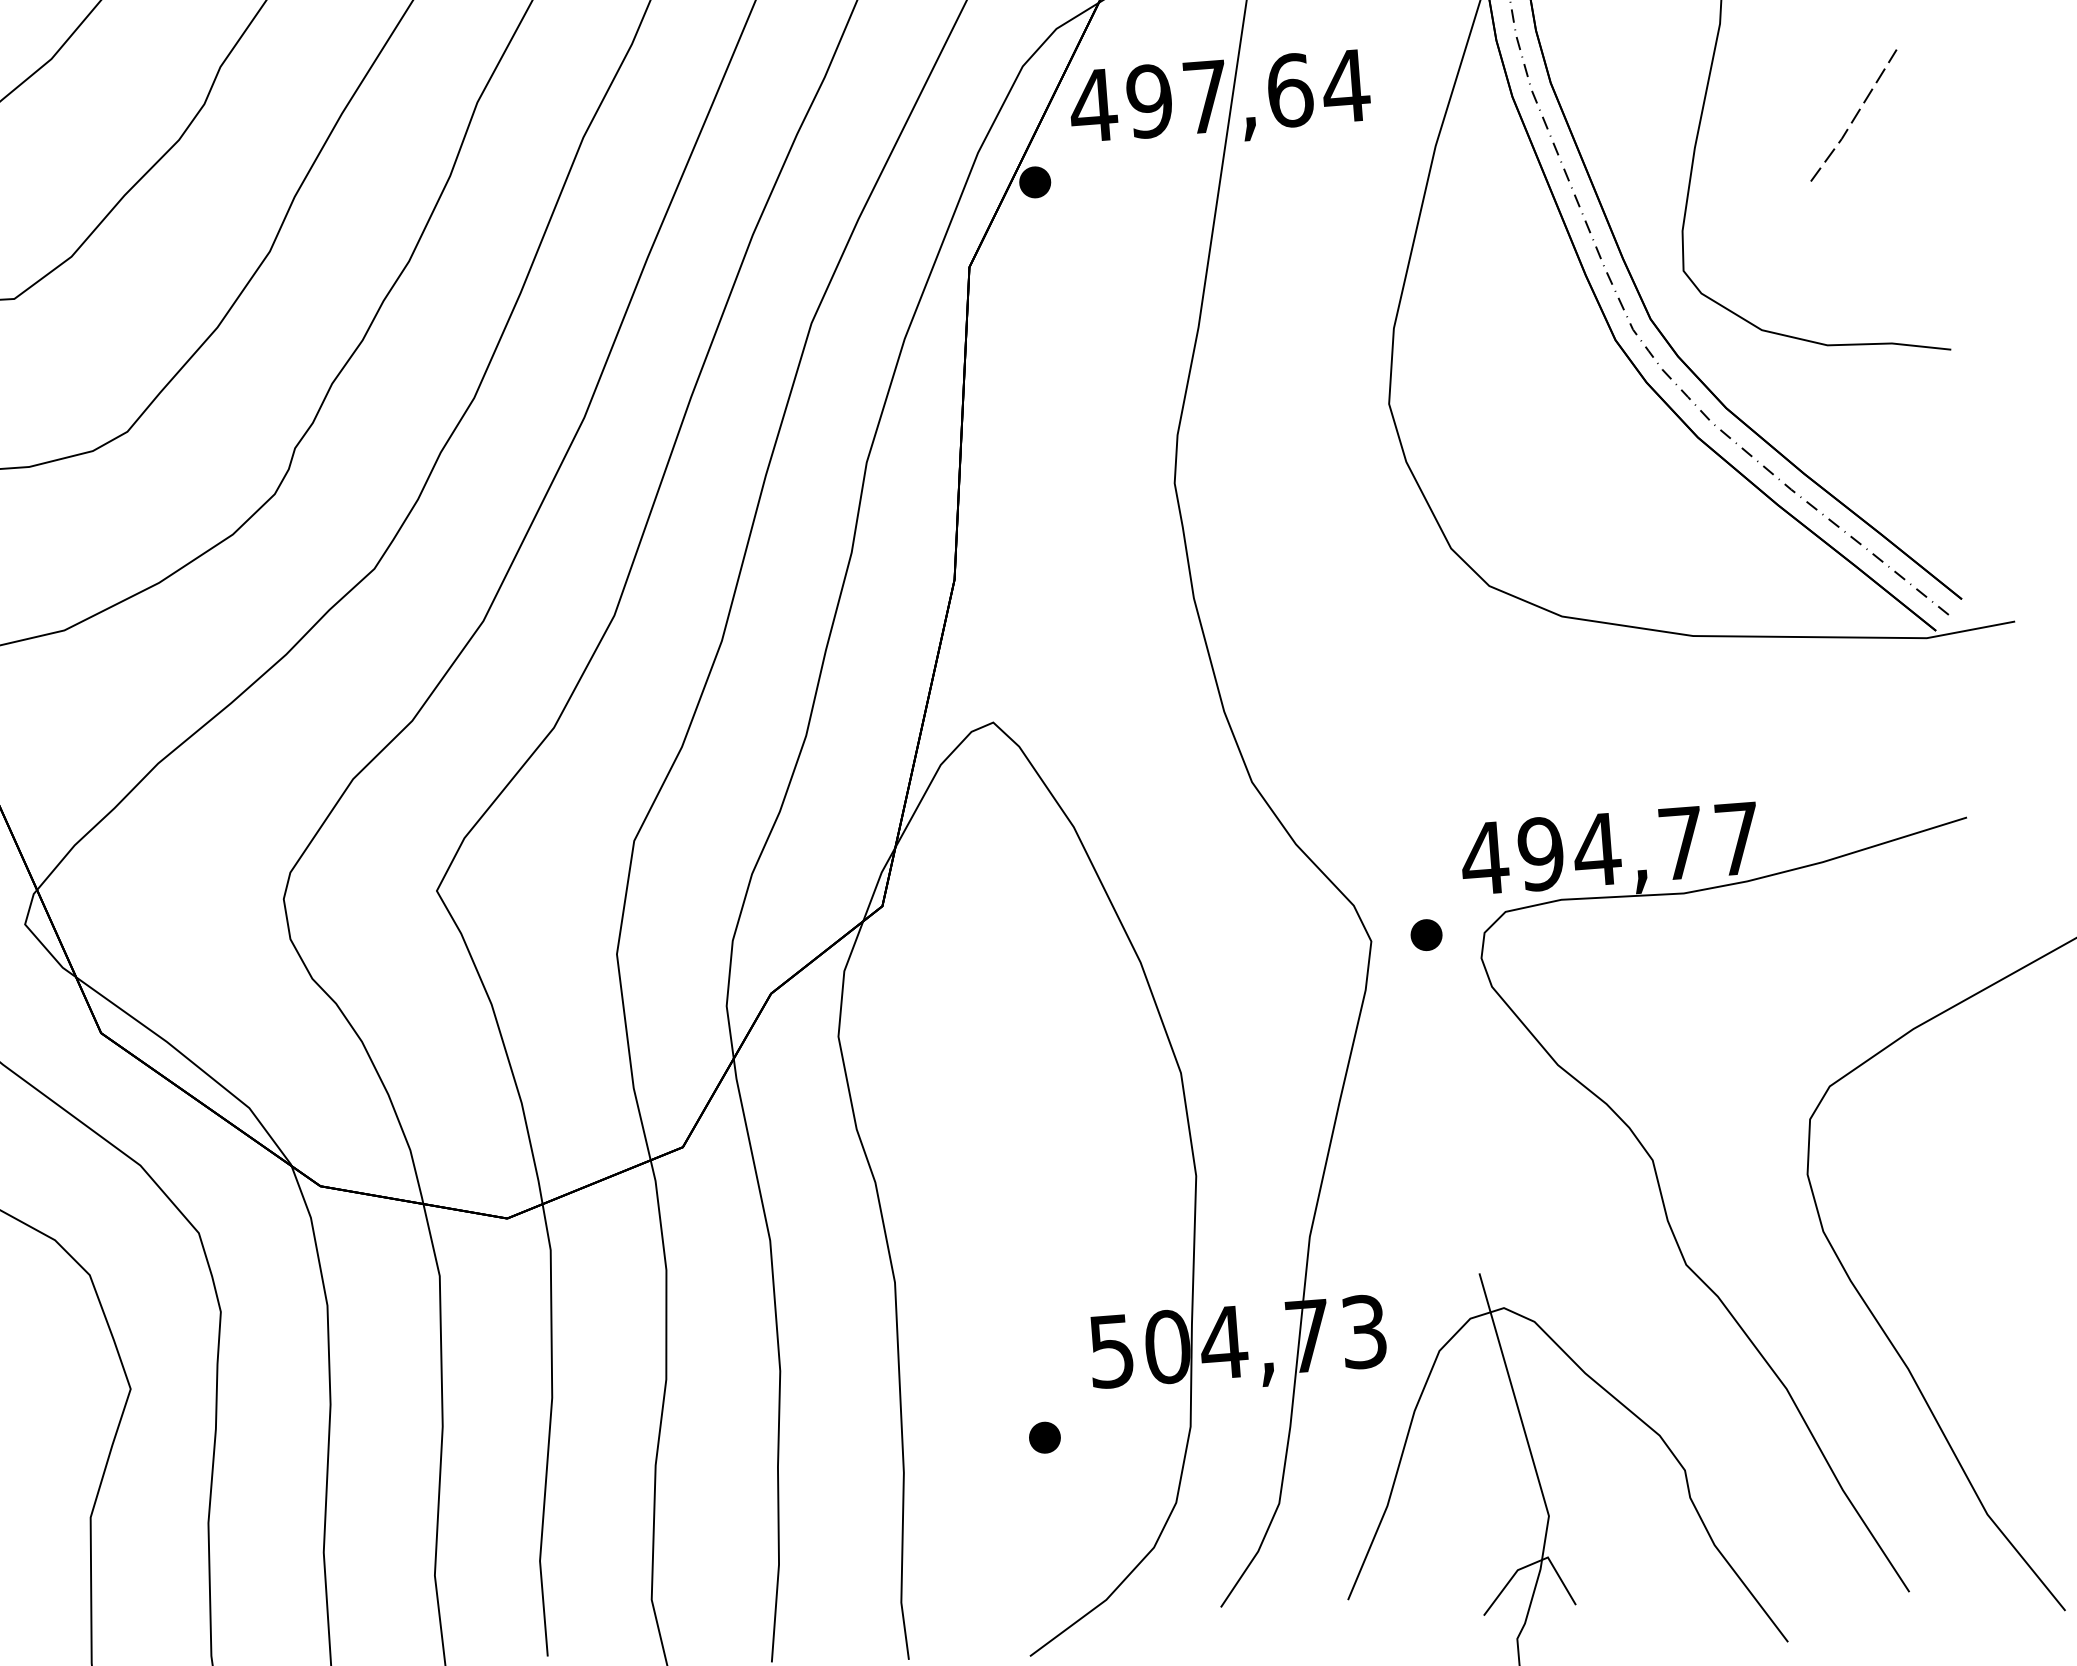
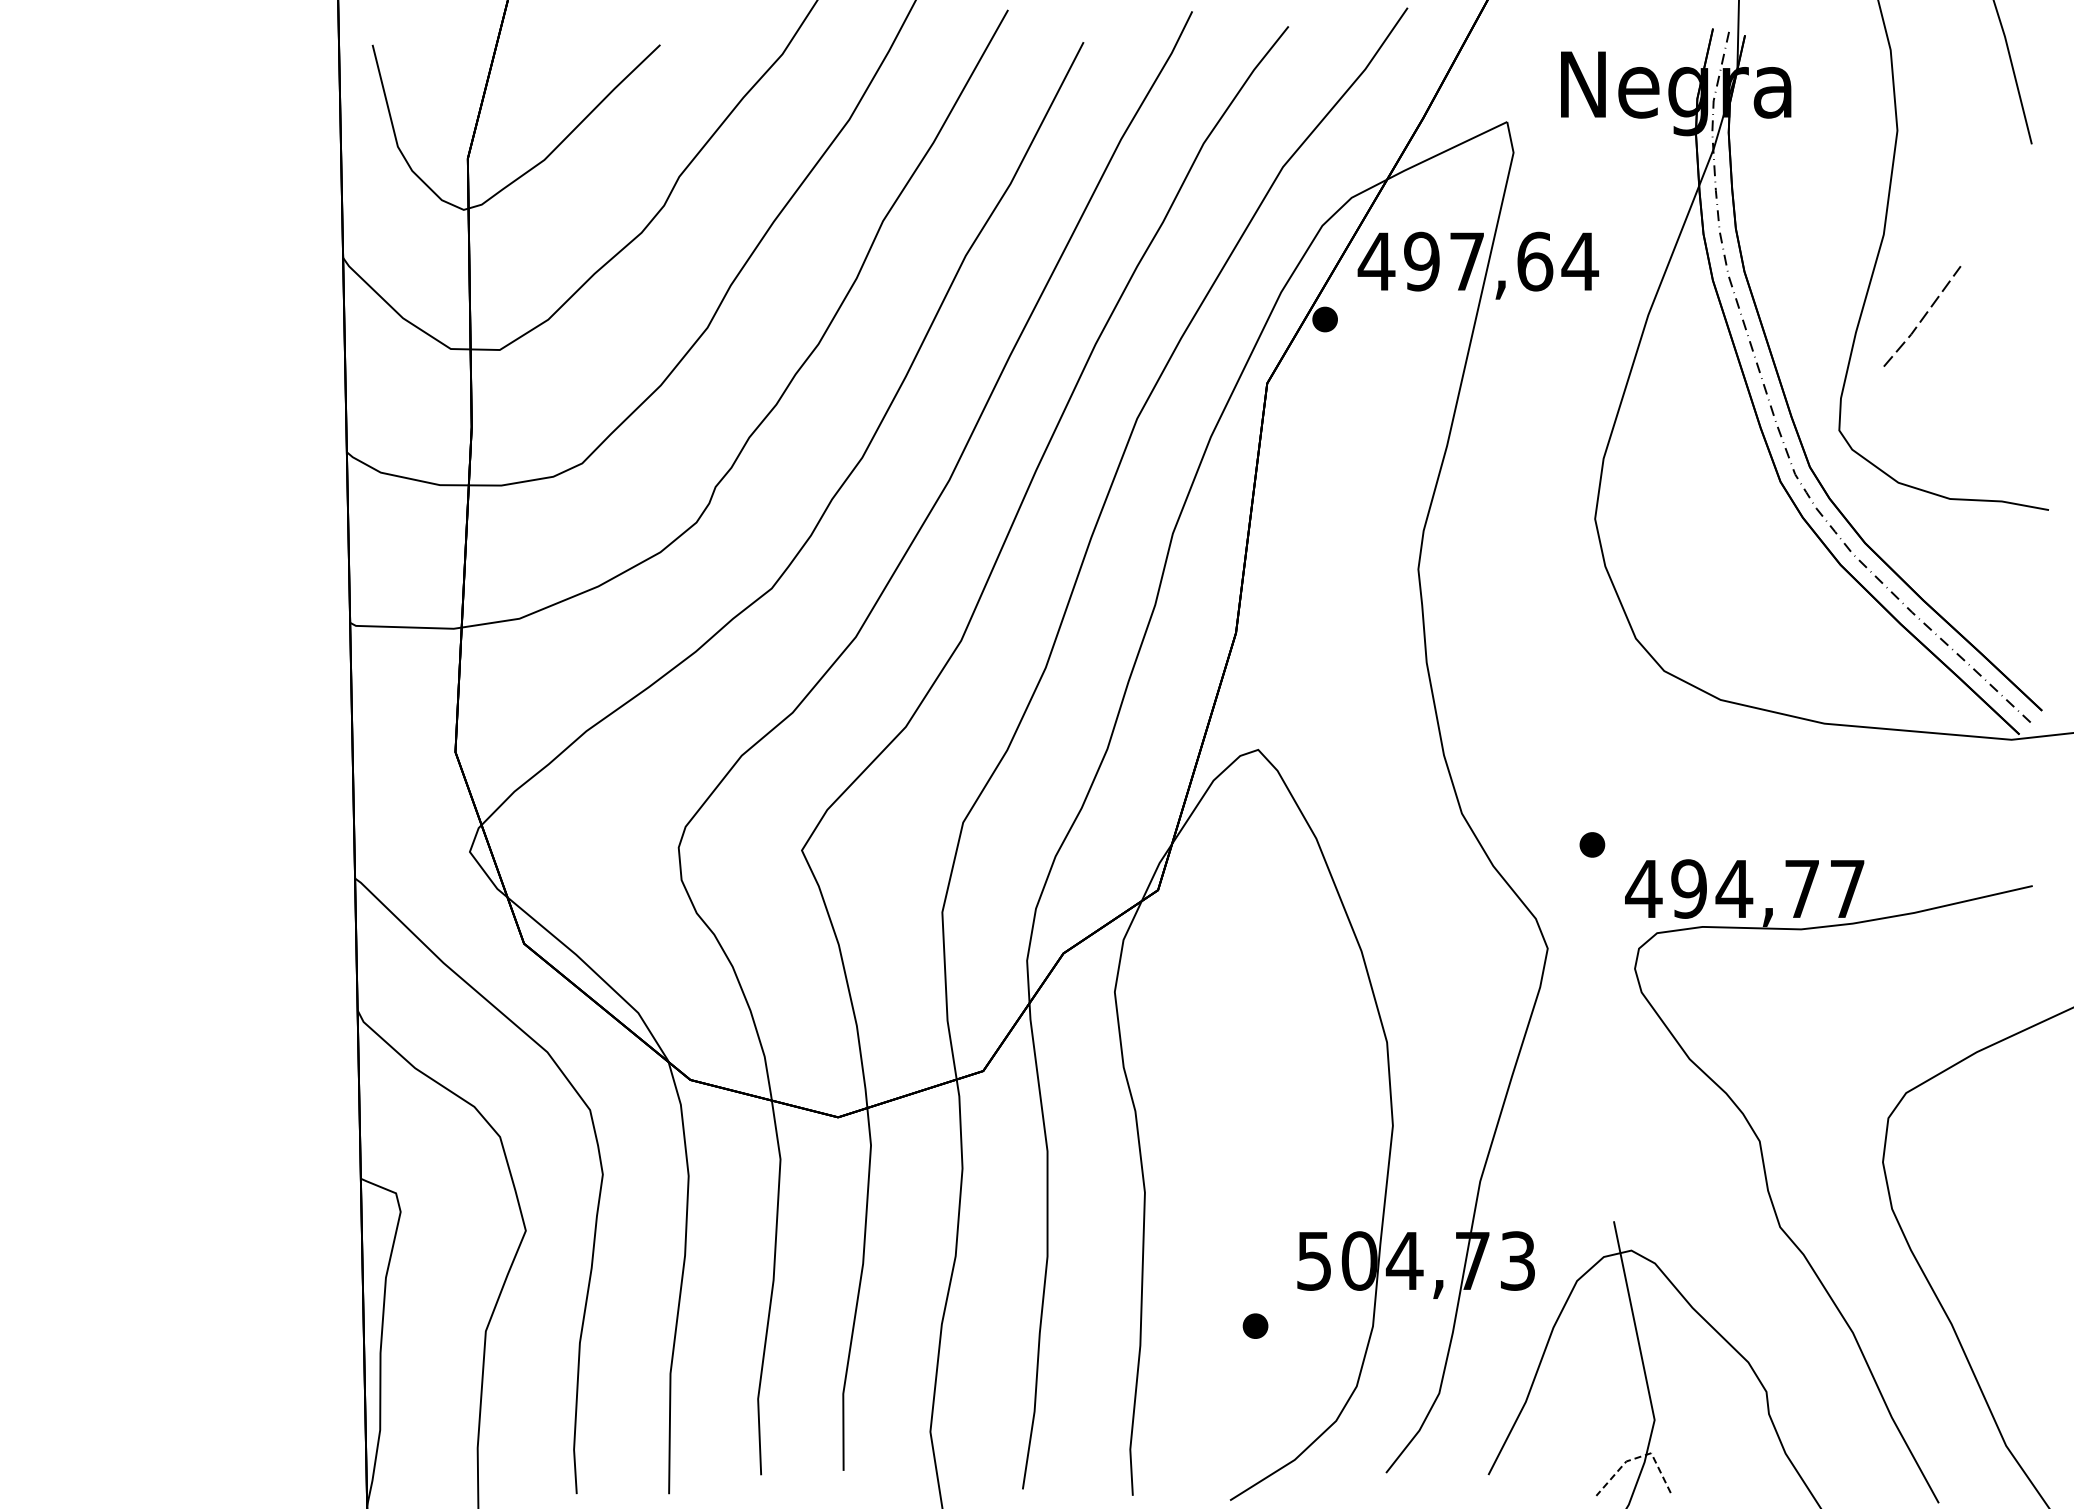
line: (1855, 115) -> (1923, 316), moved
part: (1426, 934) -> (1592, 844), moved
line: (1532, 1564) -> (1638, 1457), solid -> dashed

